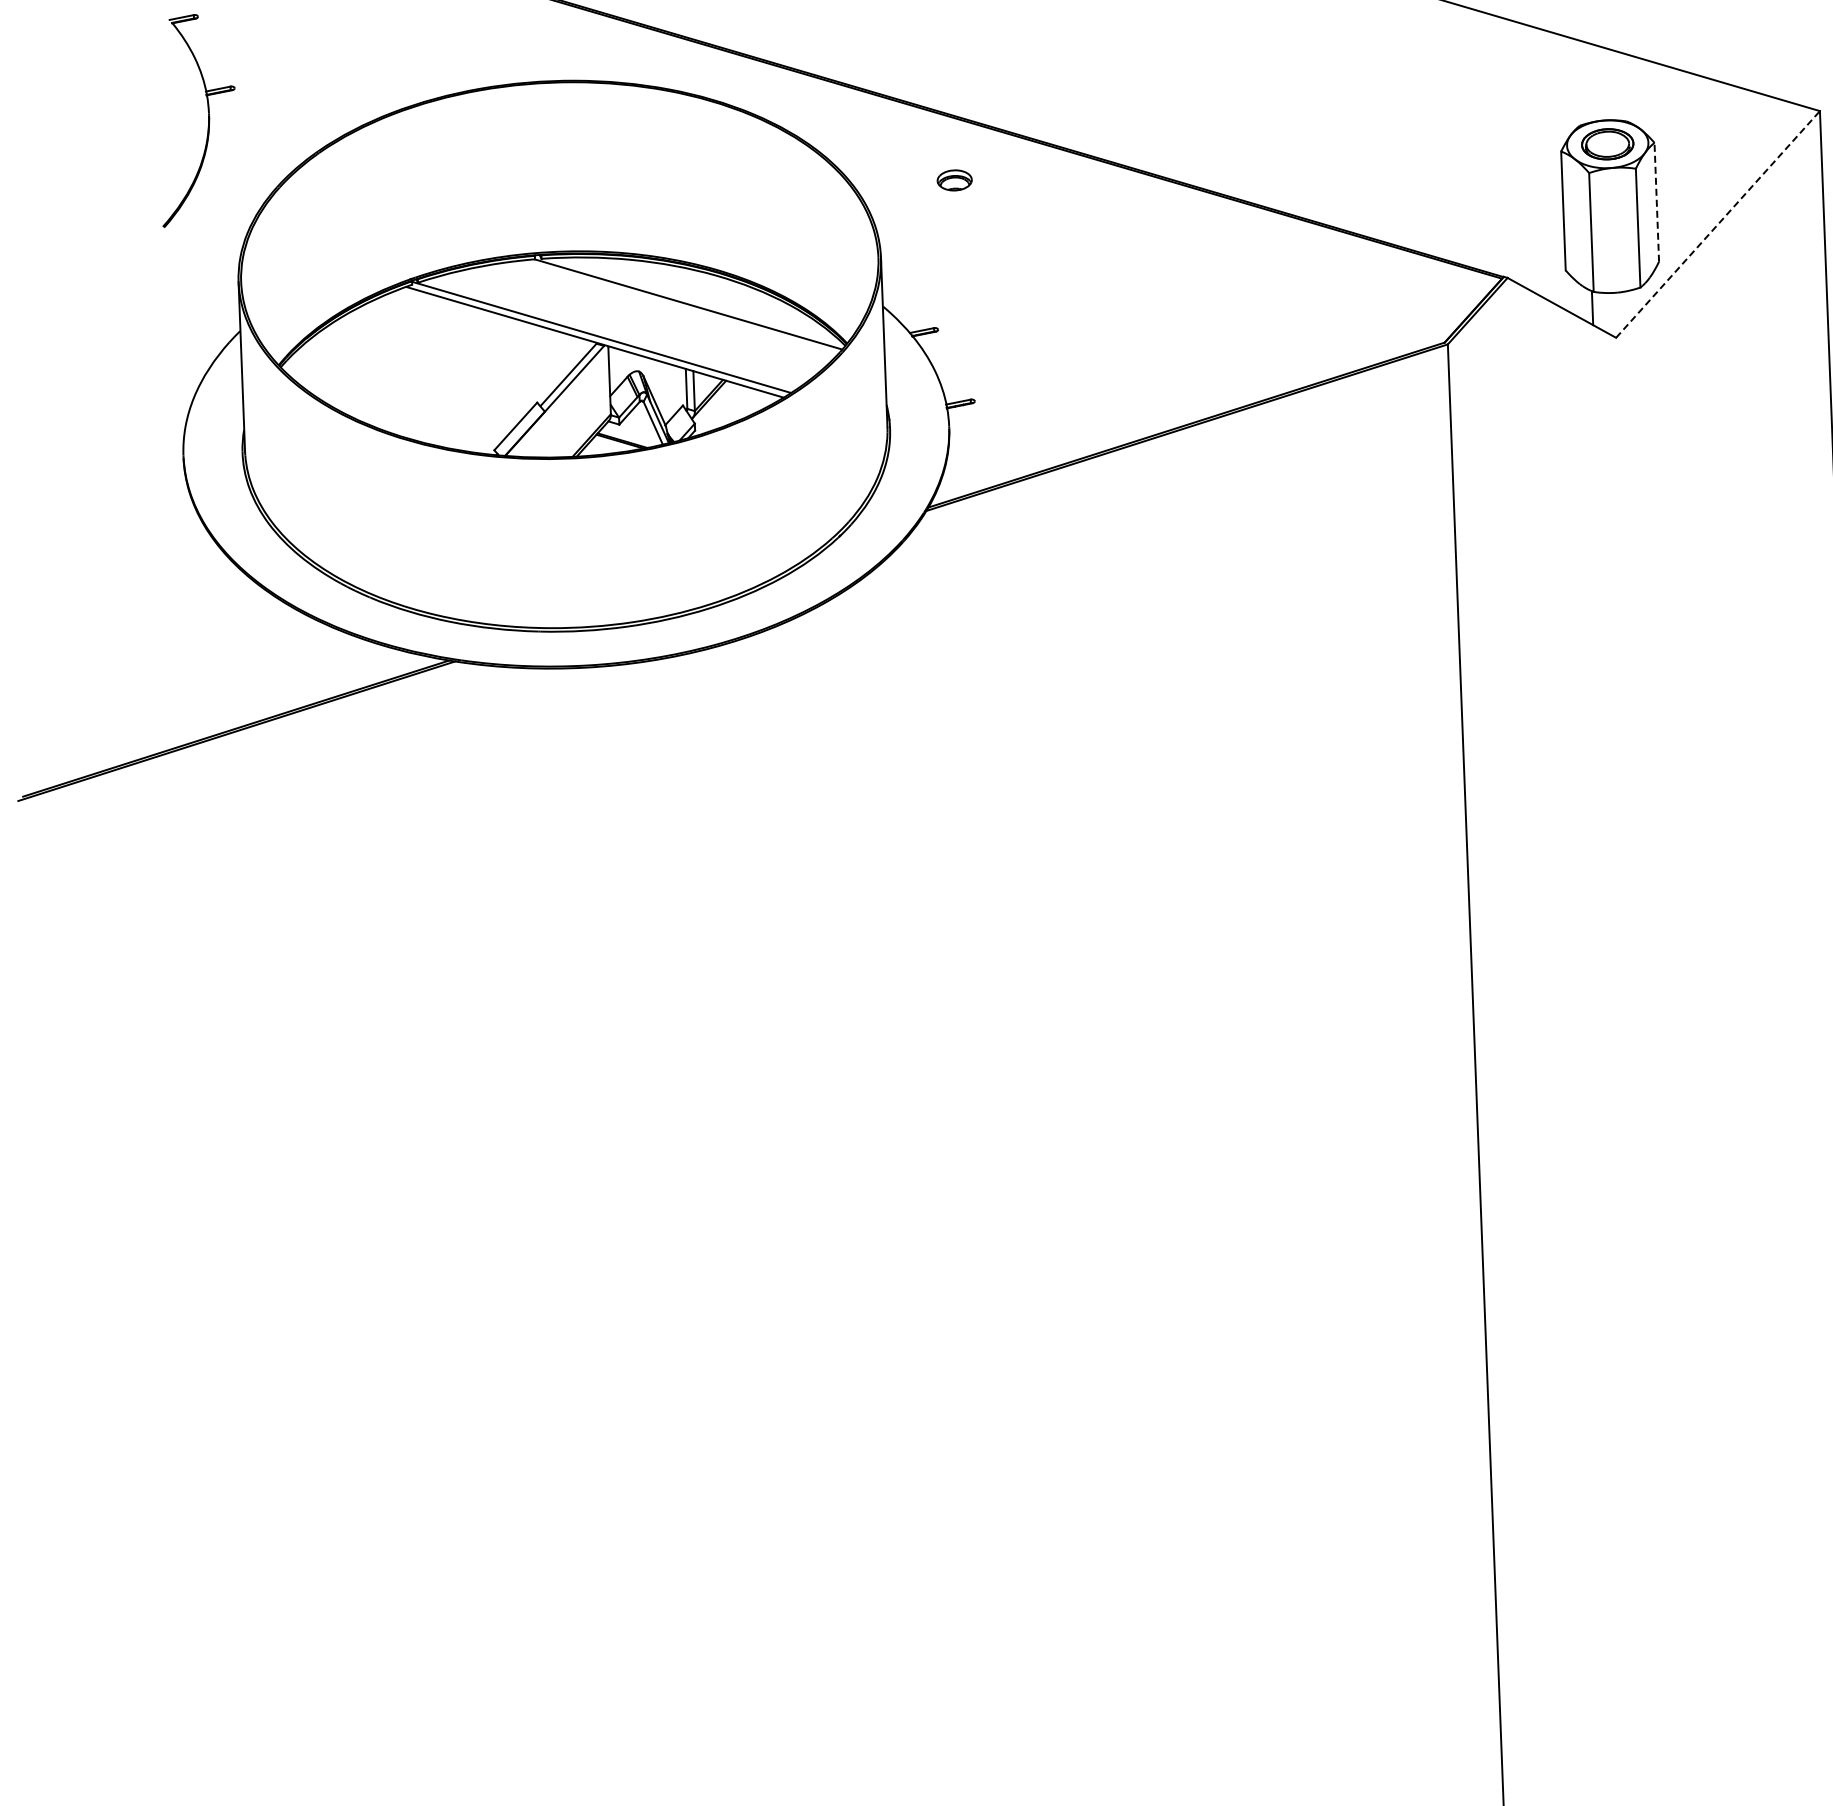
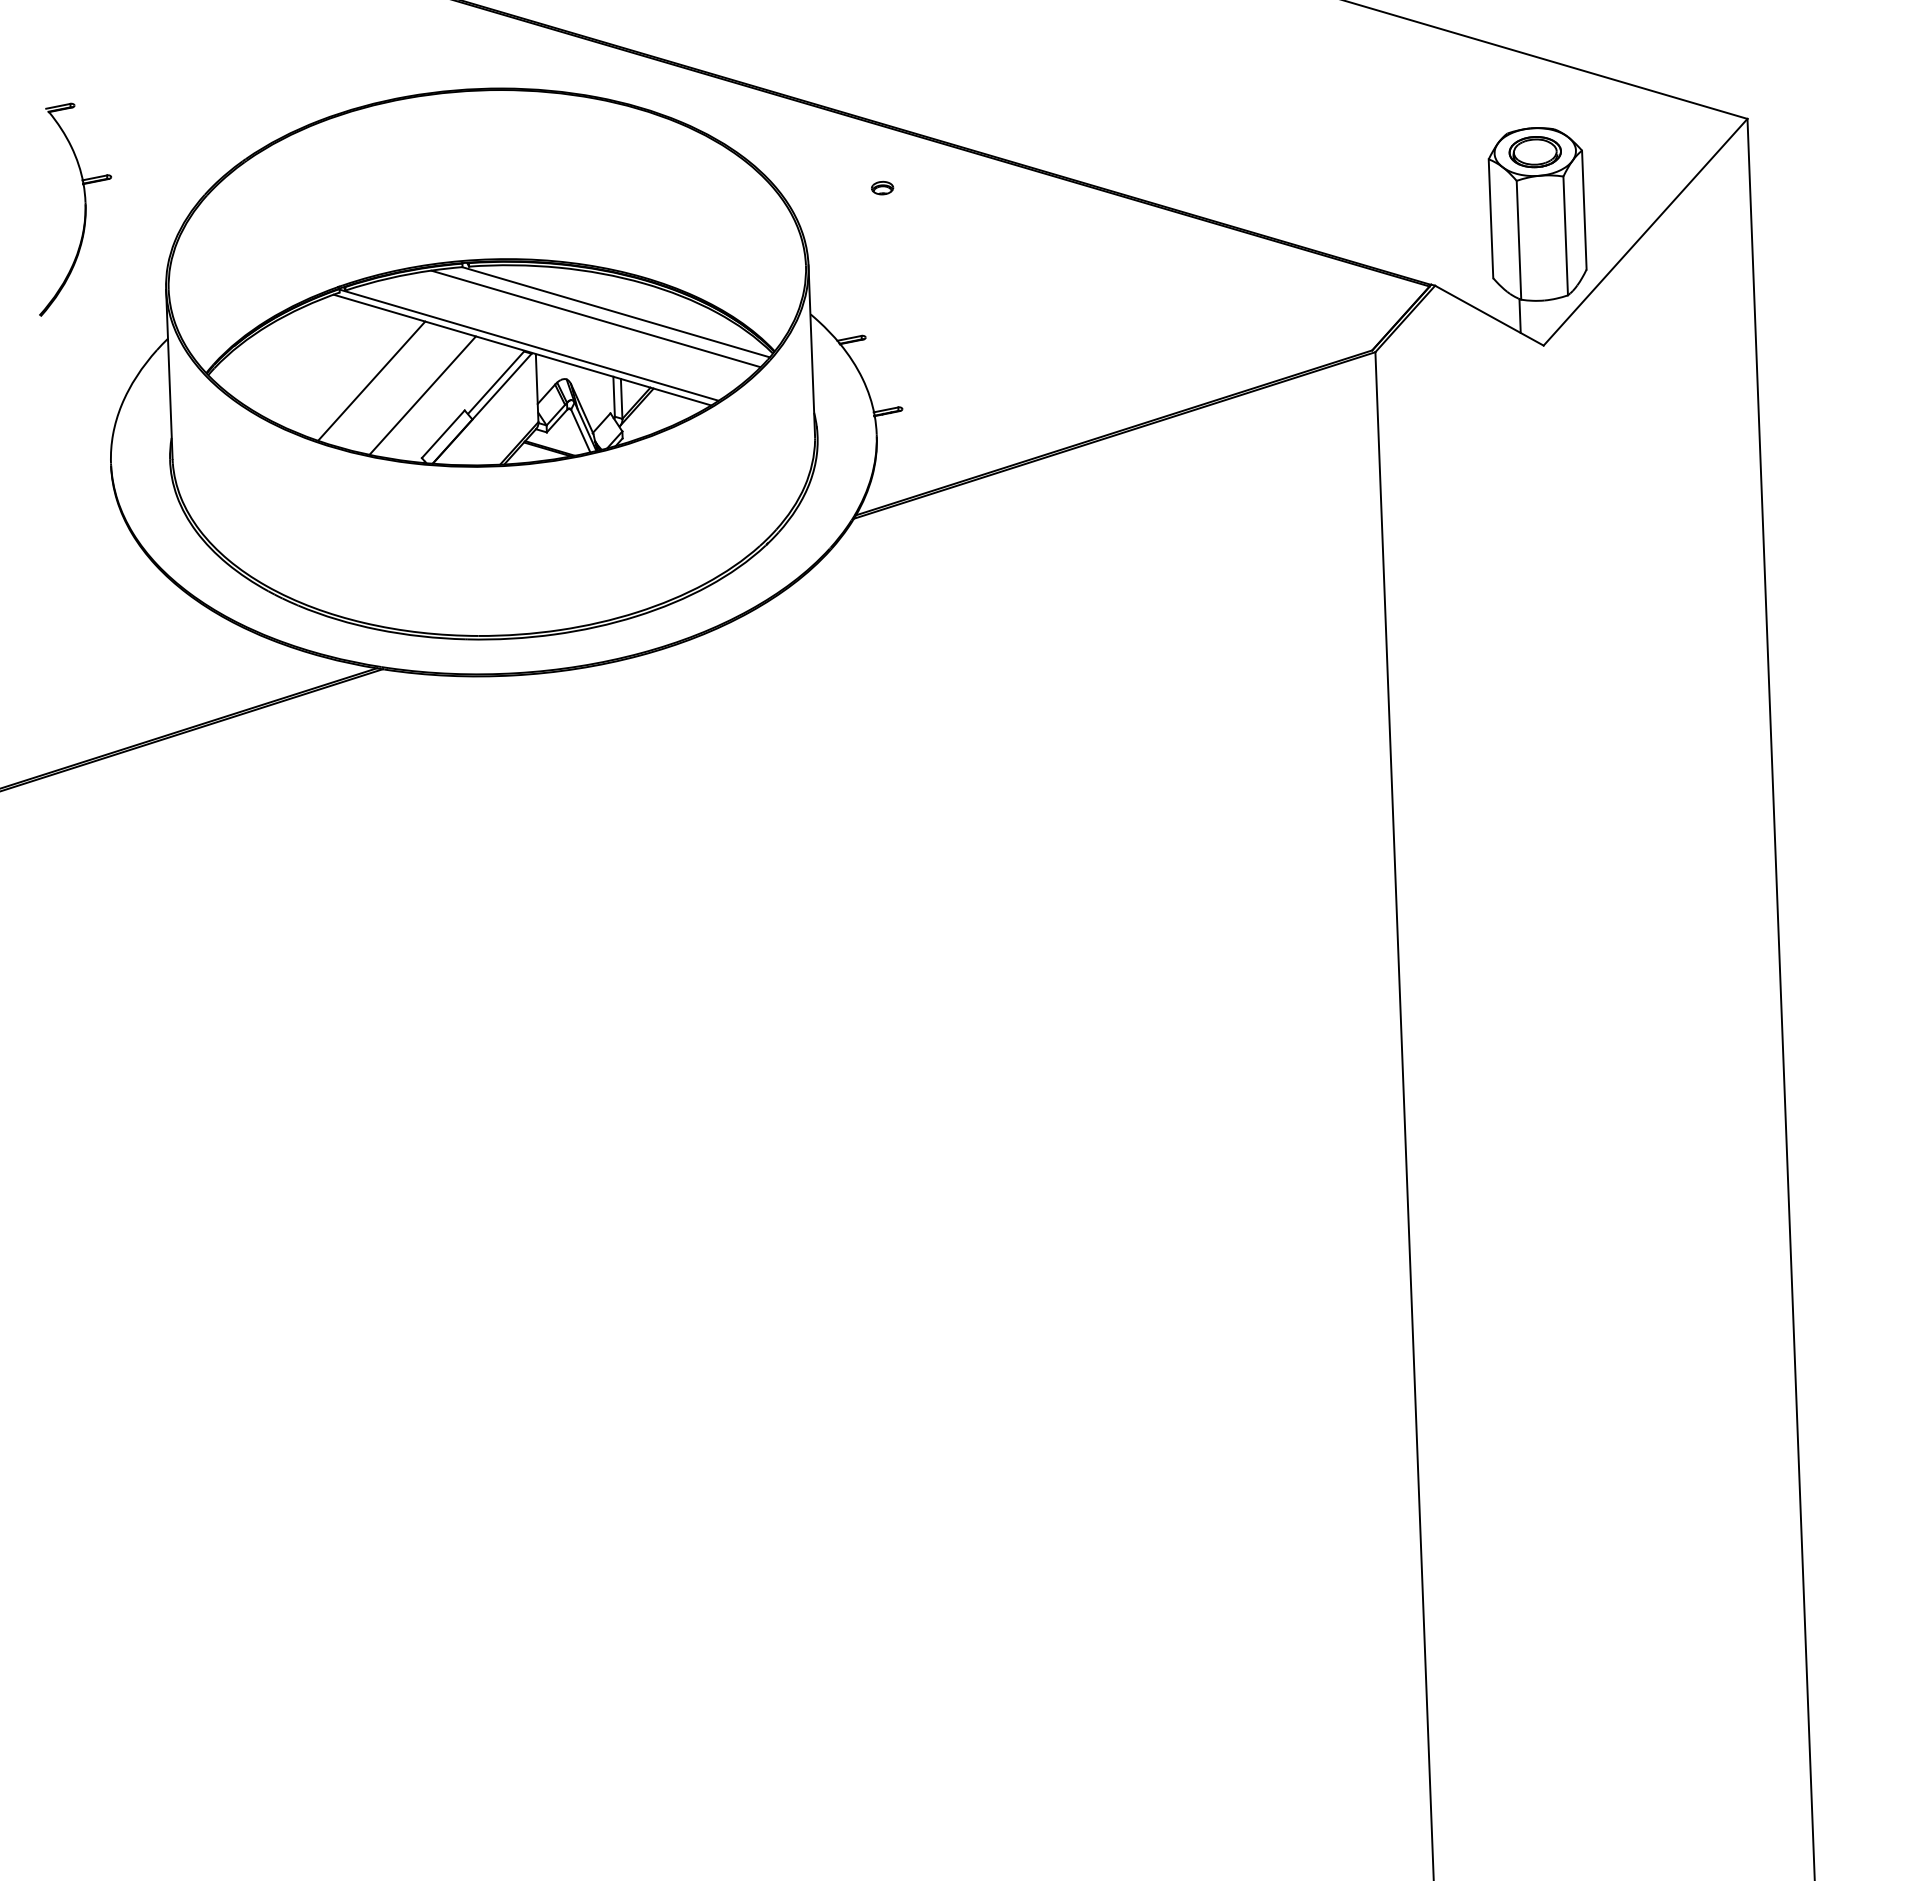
part: (207, 120) -> (84, 209), moved
part: (954, 179) -> (882, 187), size x0.62
line: (1656, 201) -> (1584, 209), dashed -> solid
line: (1717, 223) -> (1645, 231), dashed -> solid
line: (667, 310) -> (595, 318), added
line: (443, 372) -> (371, 380), added
line: (494, 387) -> (422, 395), added

